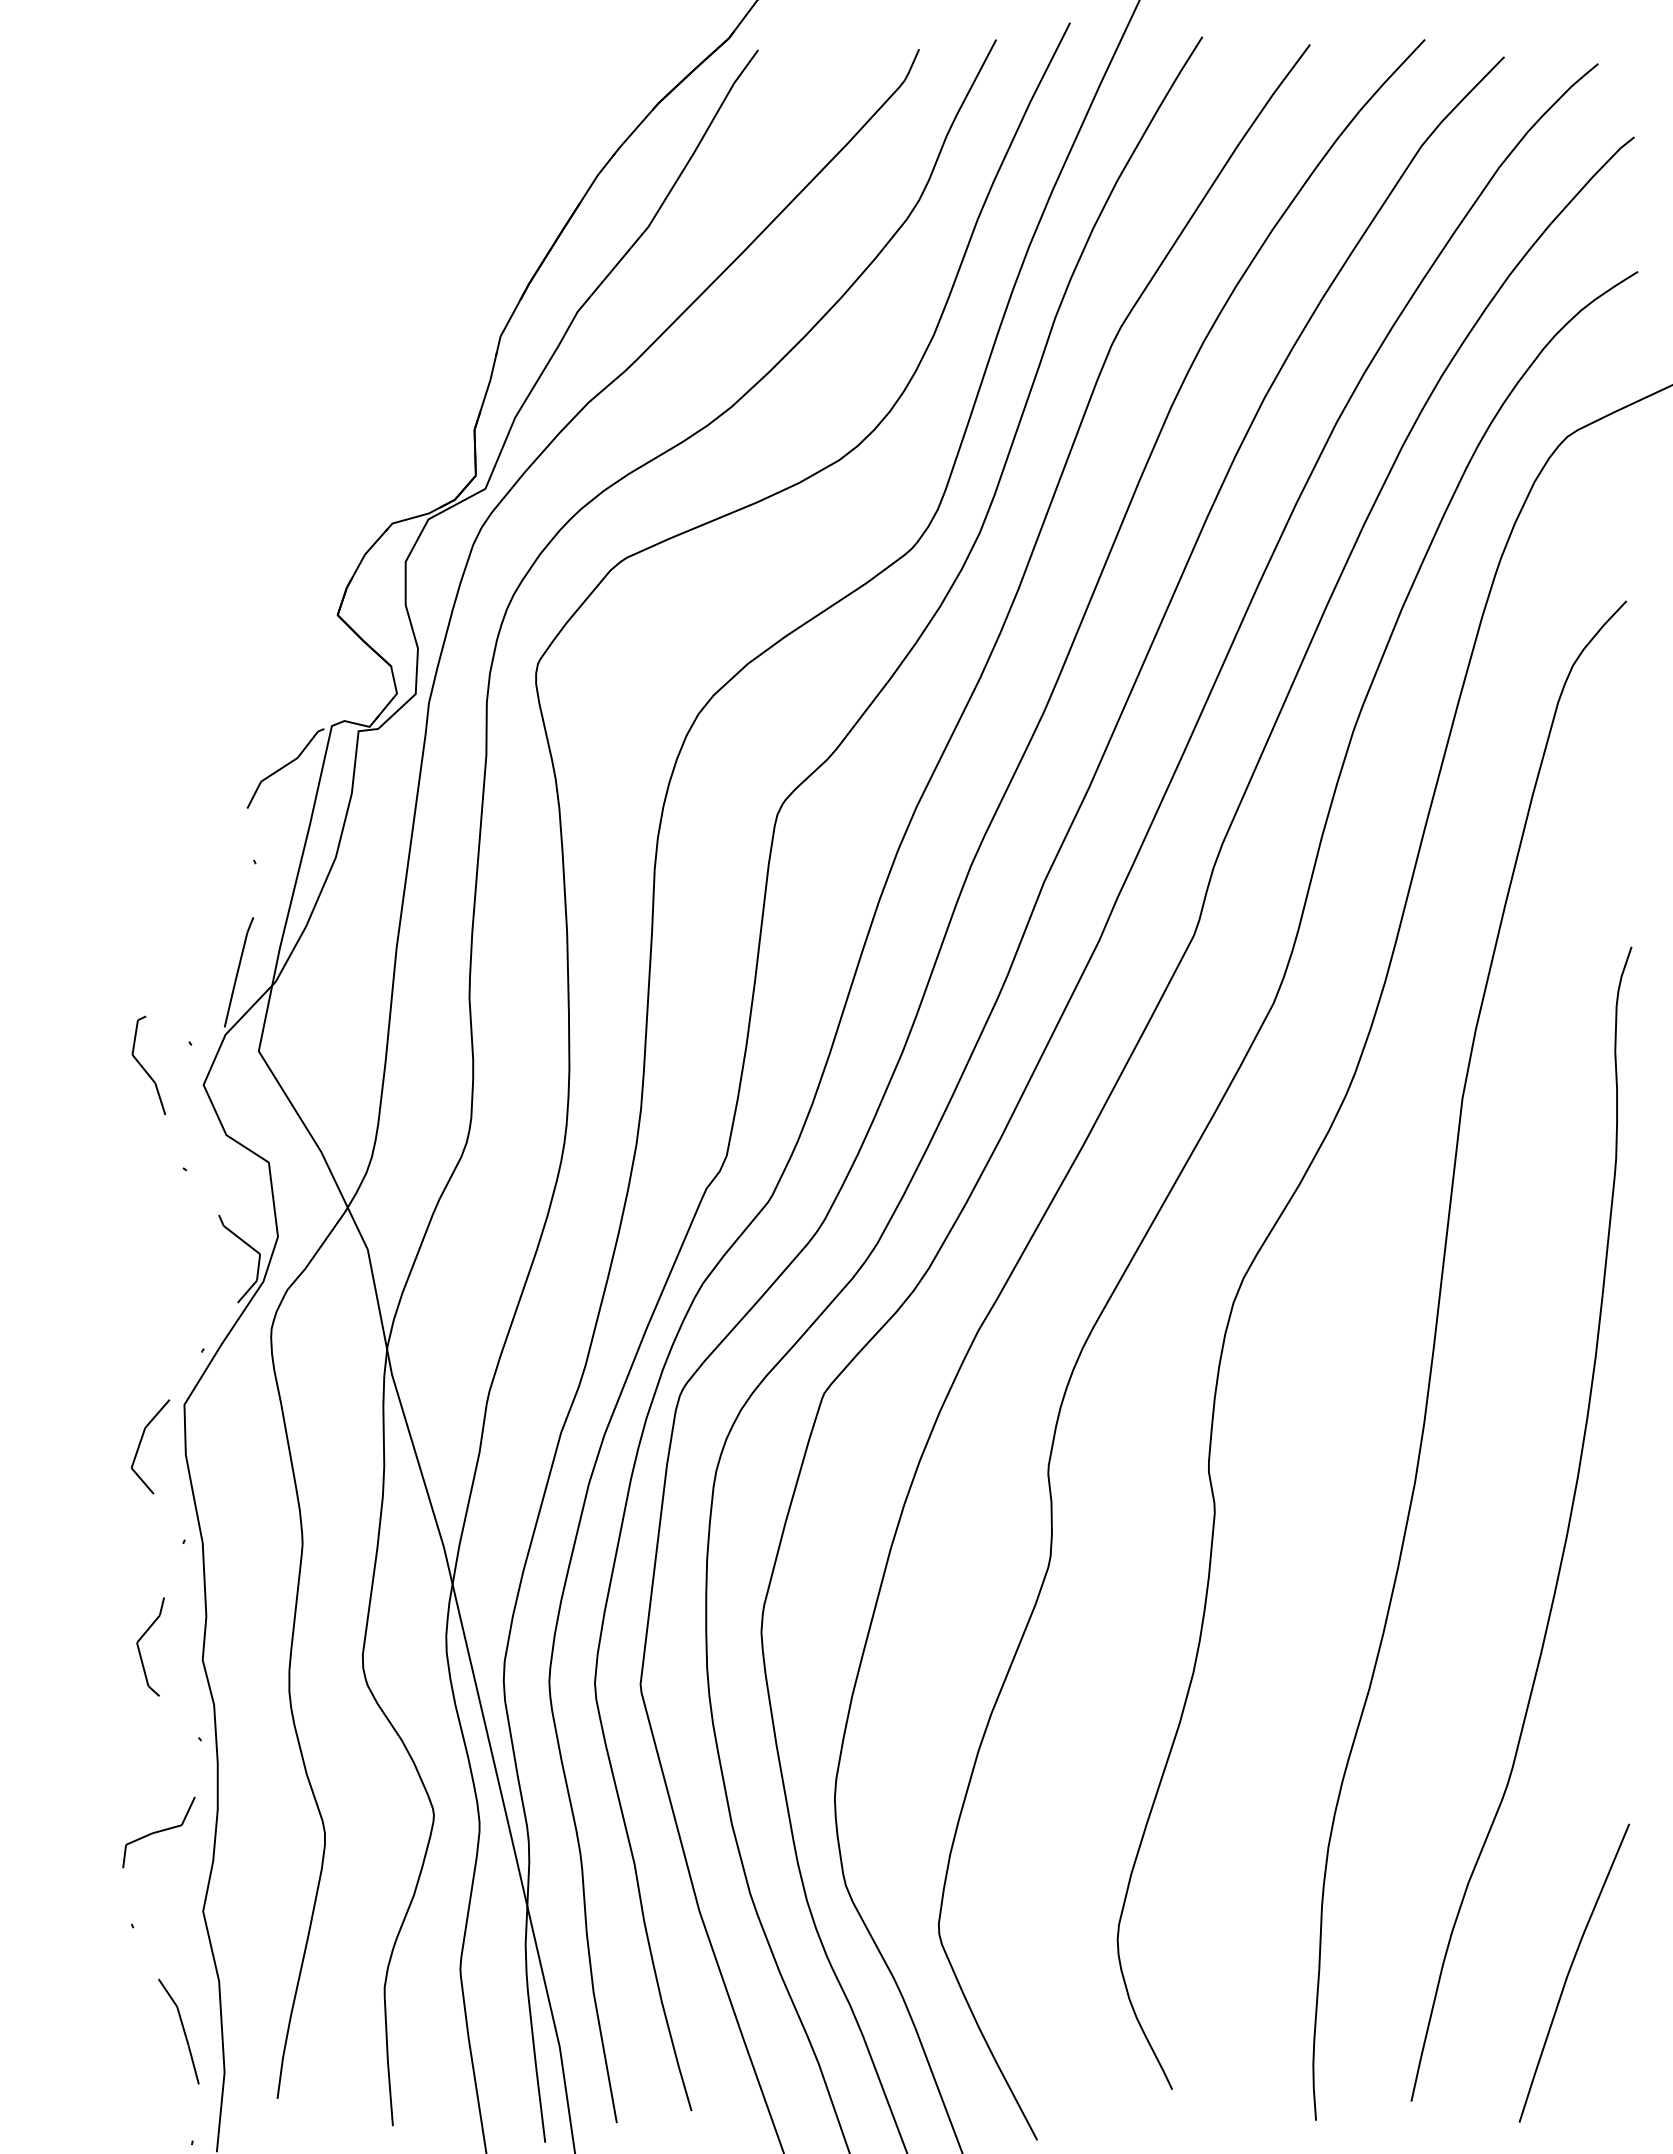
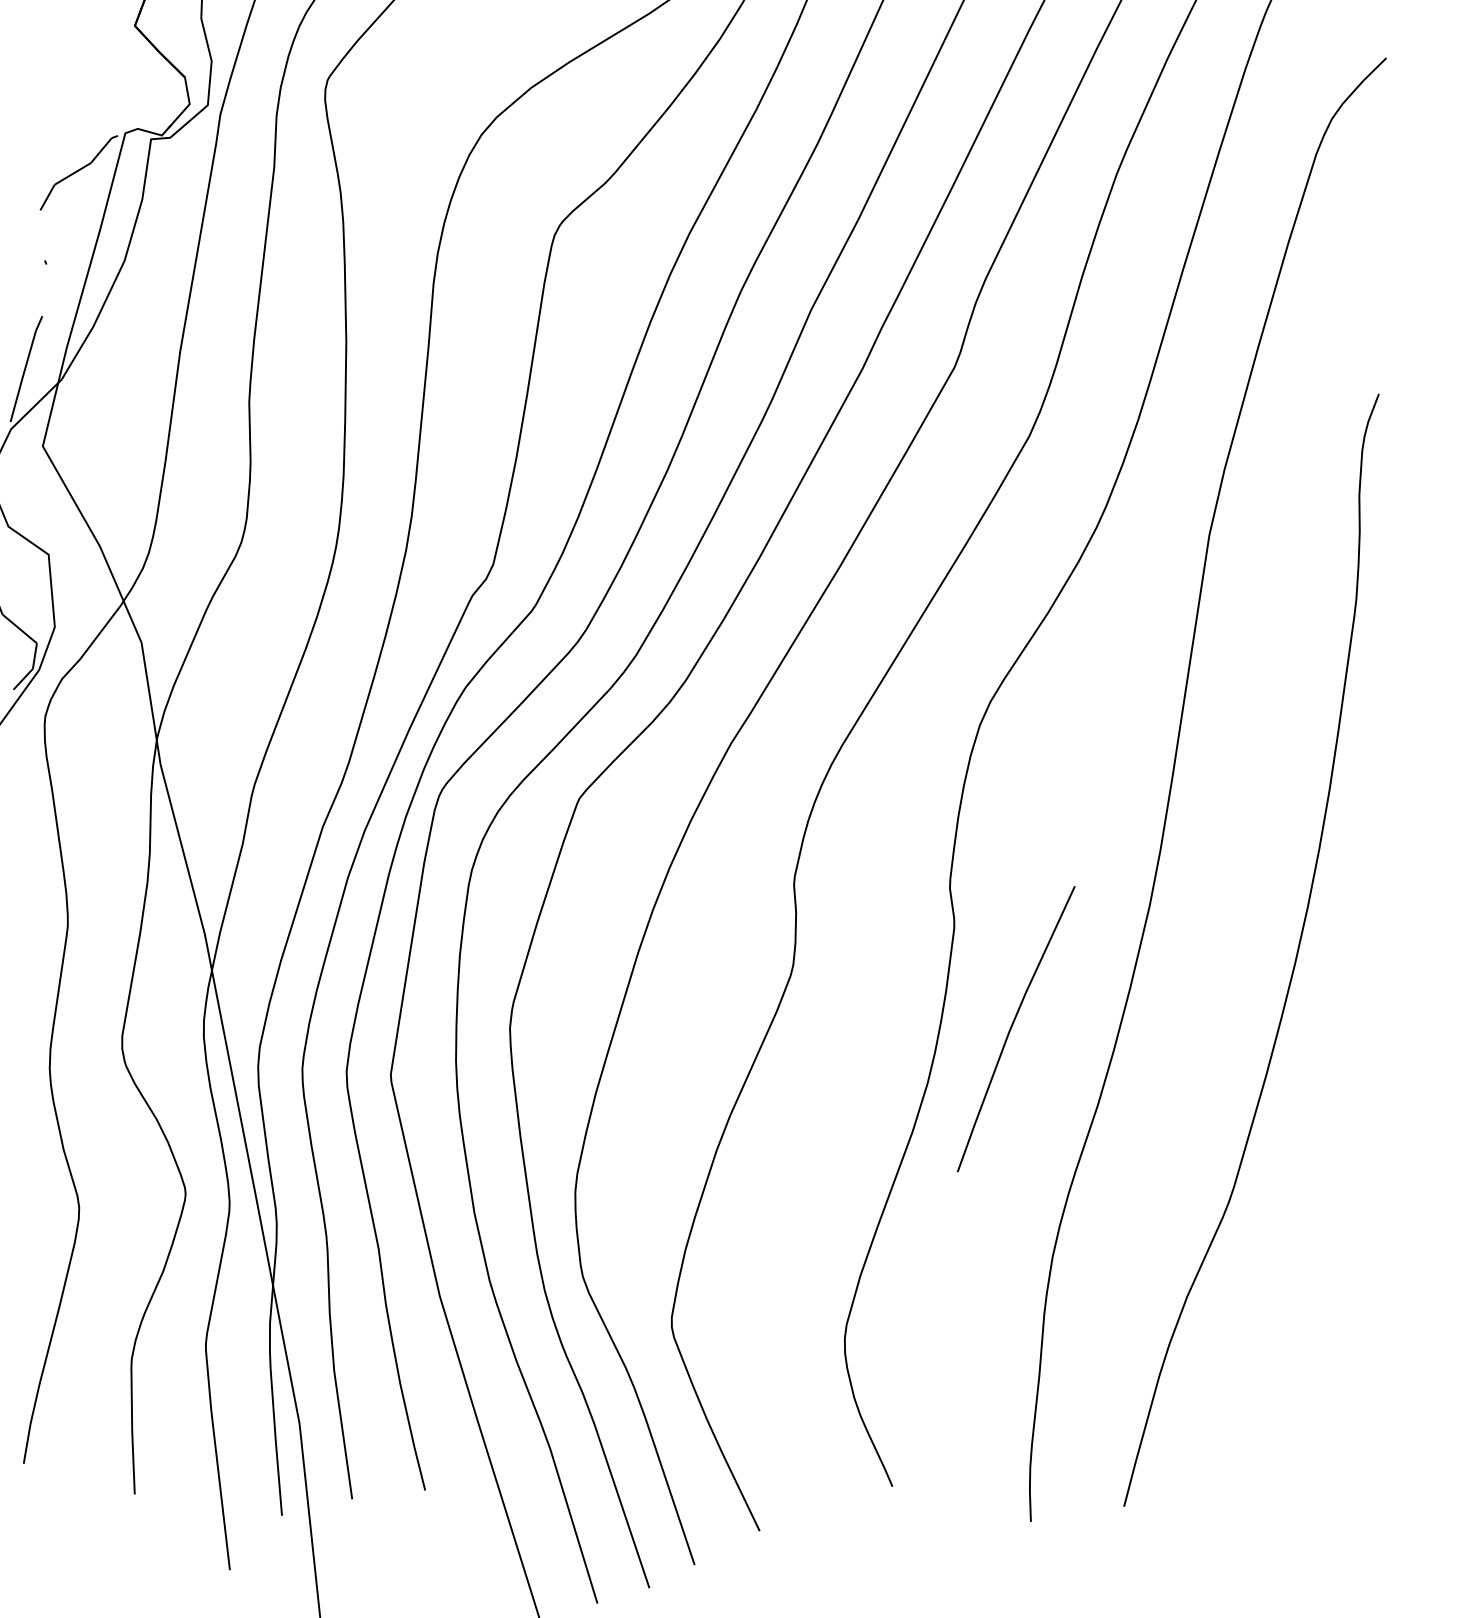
line: (1570, 1971) -> (1012, 1027), moved

